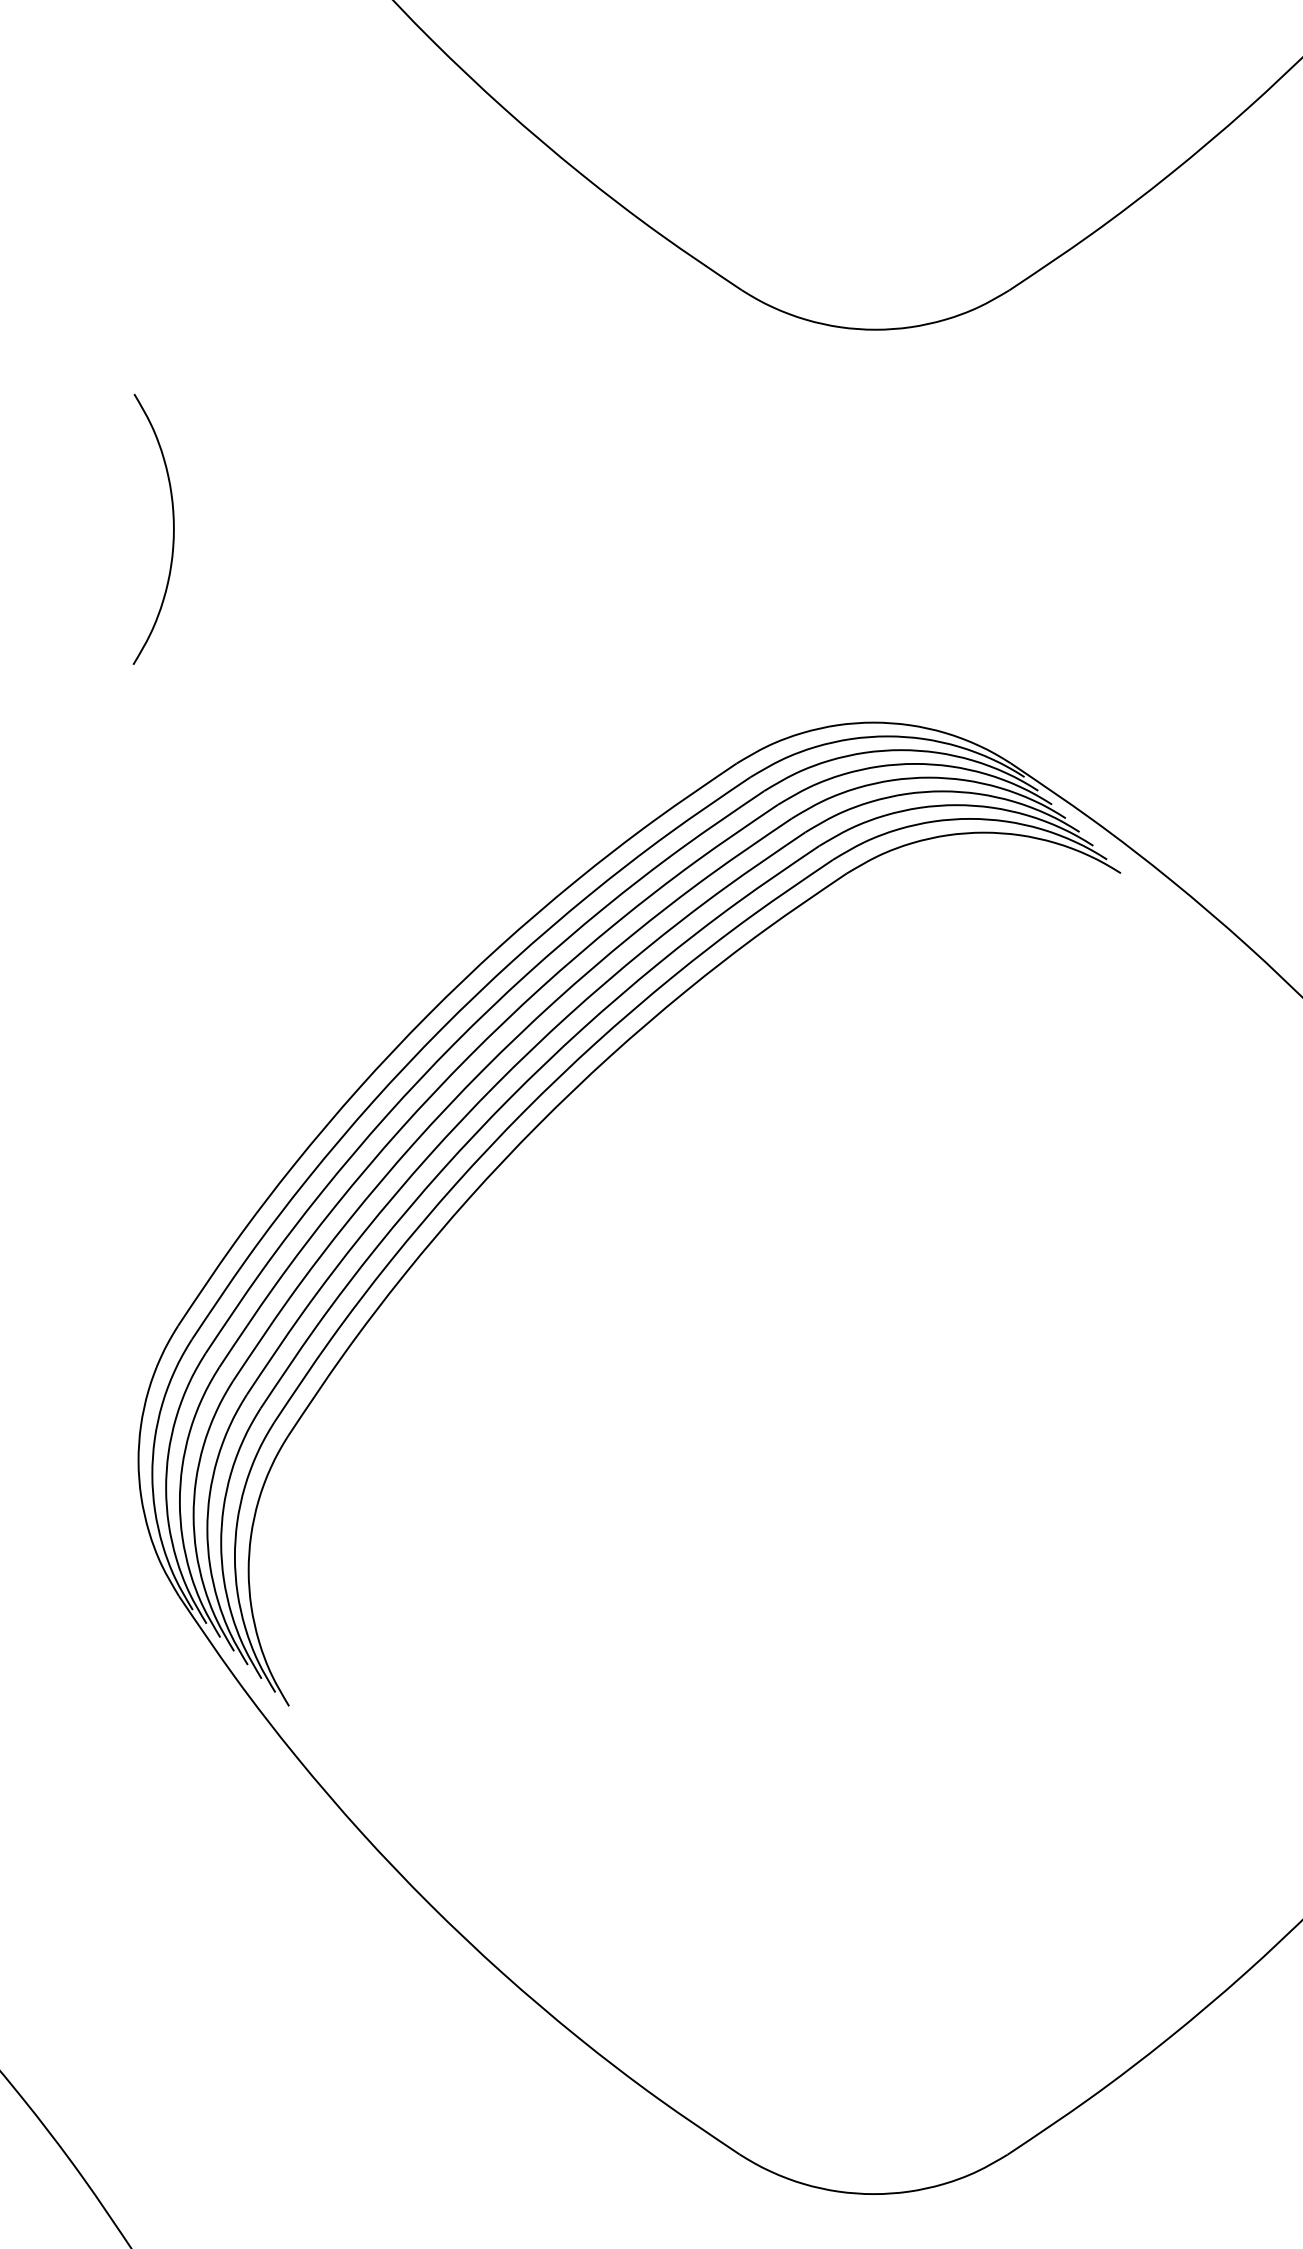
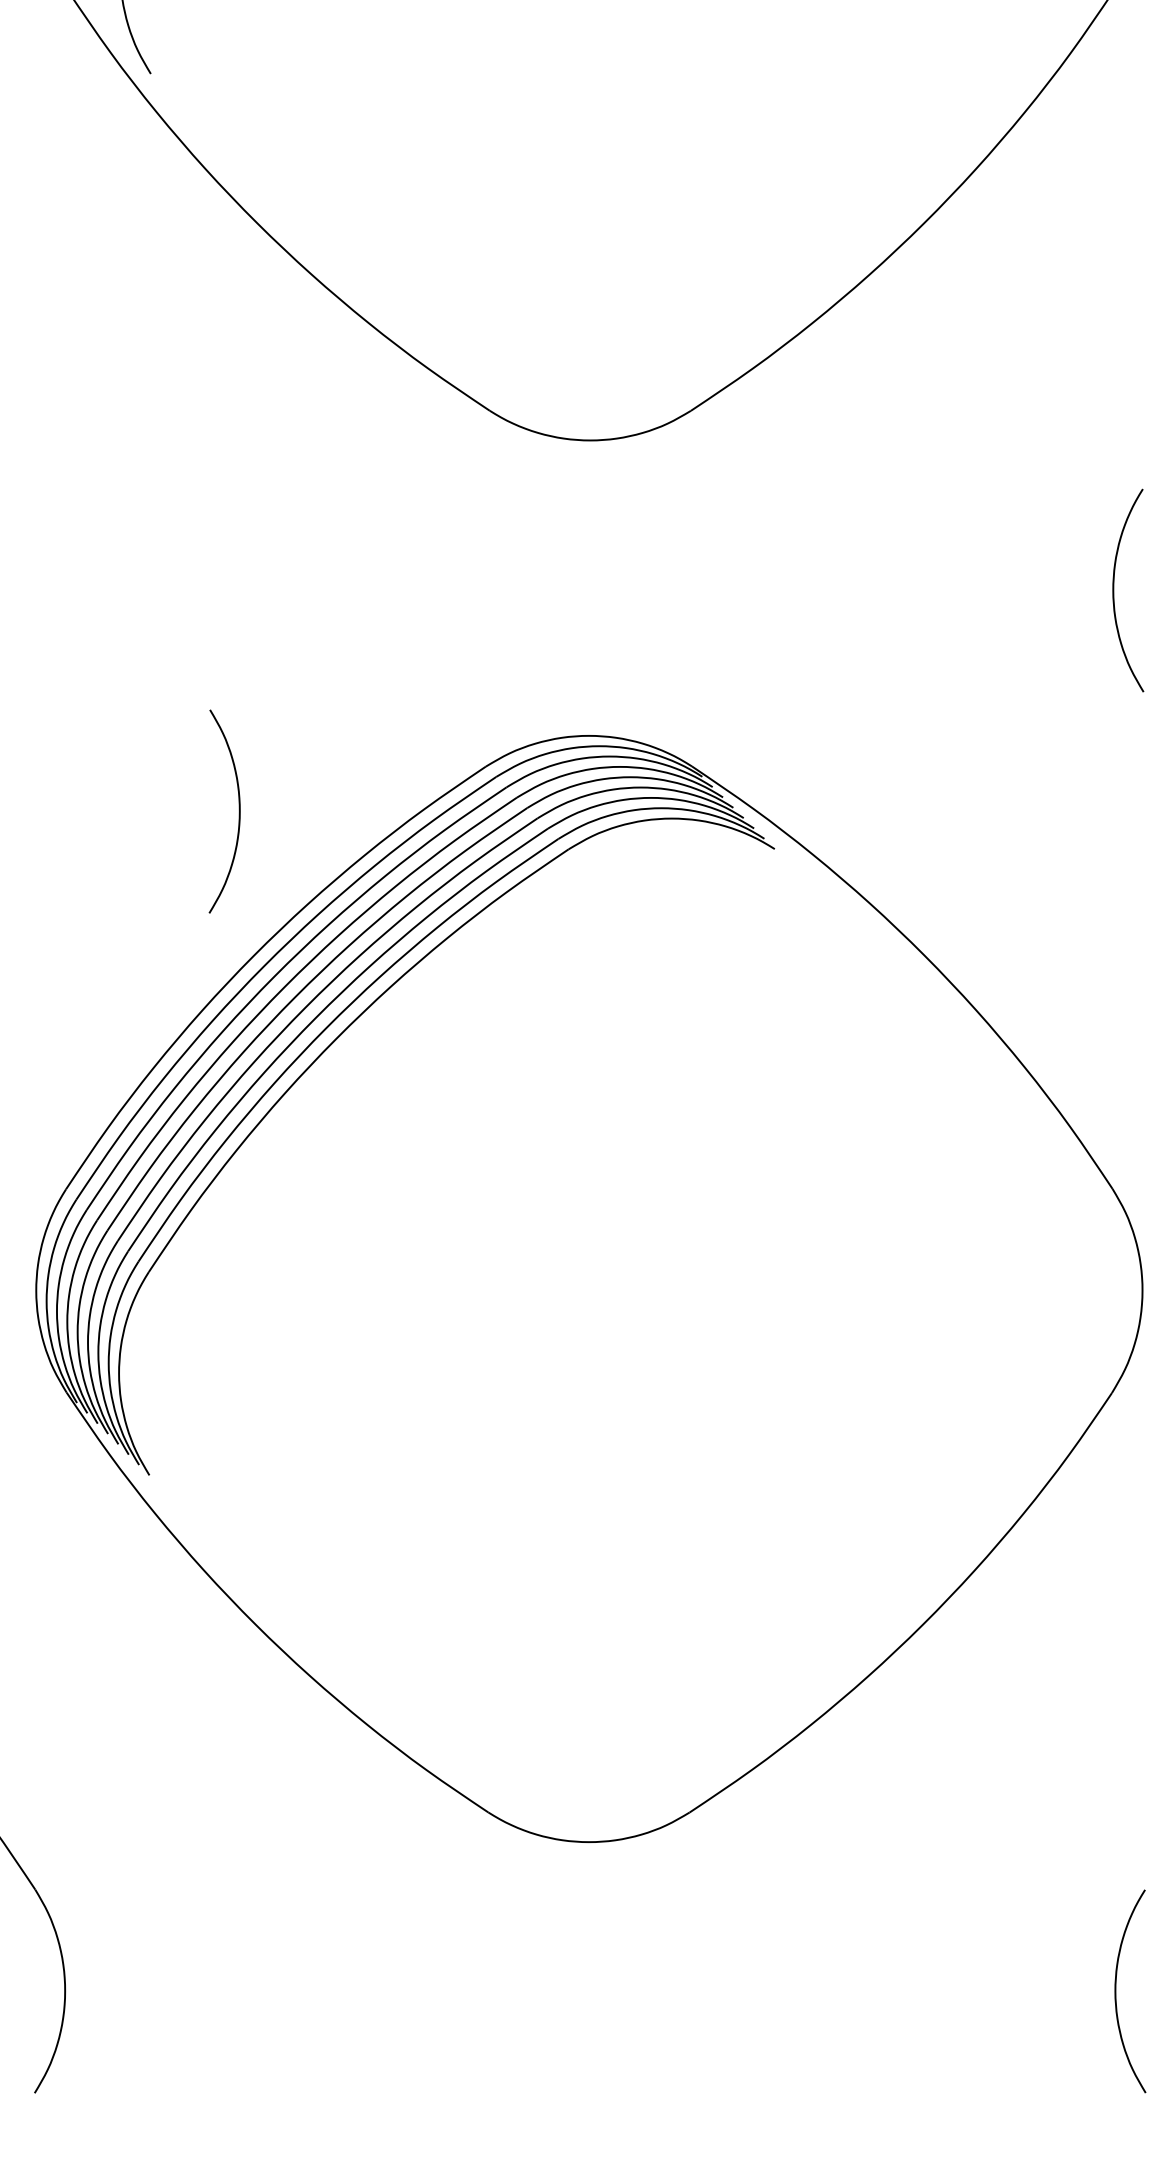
curve: (172, 527) -> (238, 810), moved

